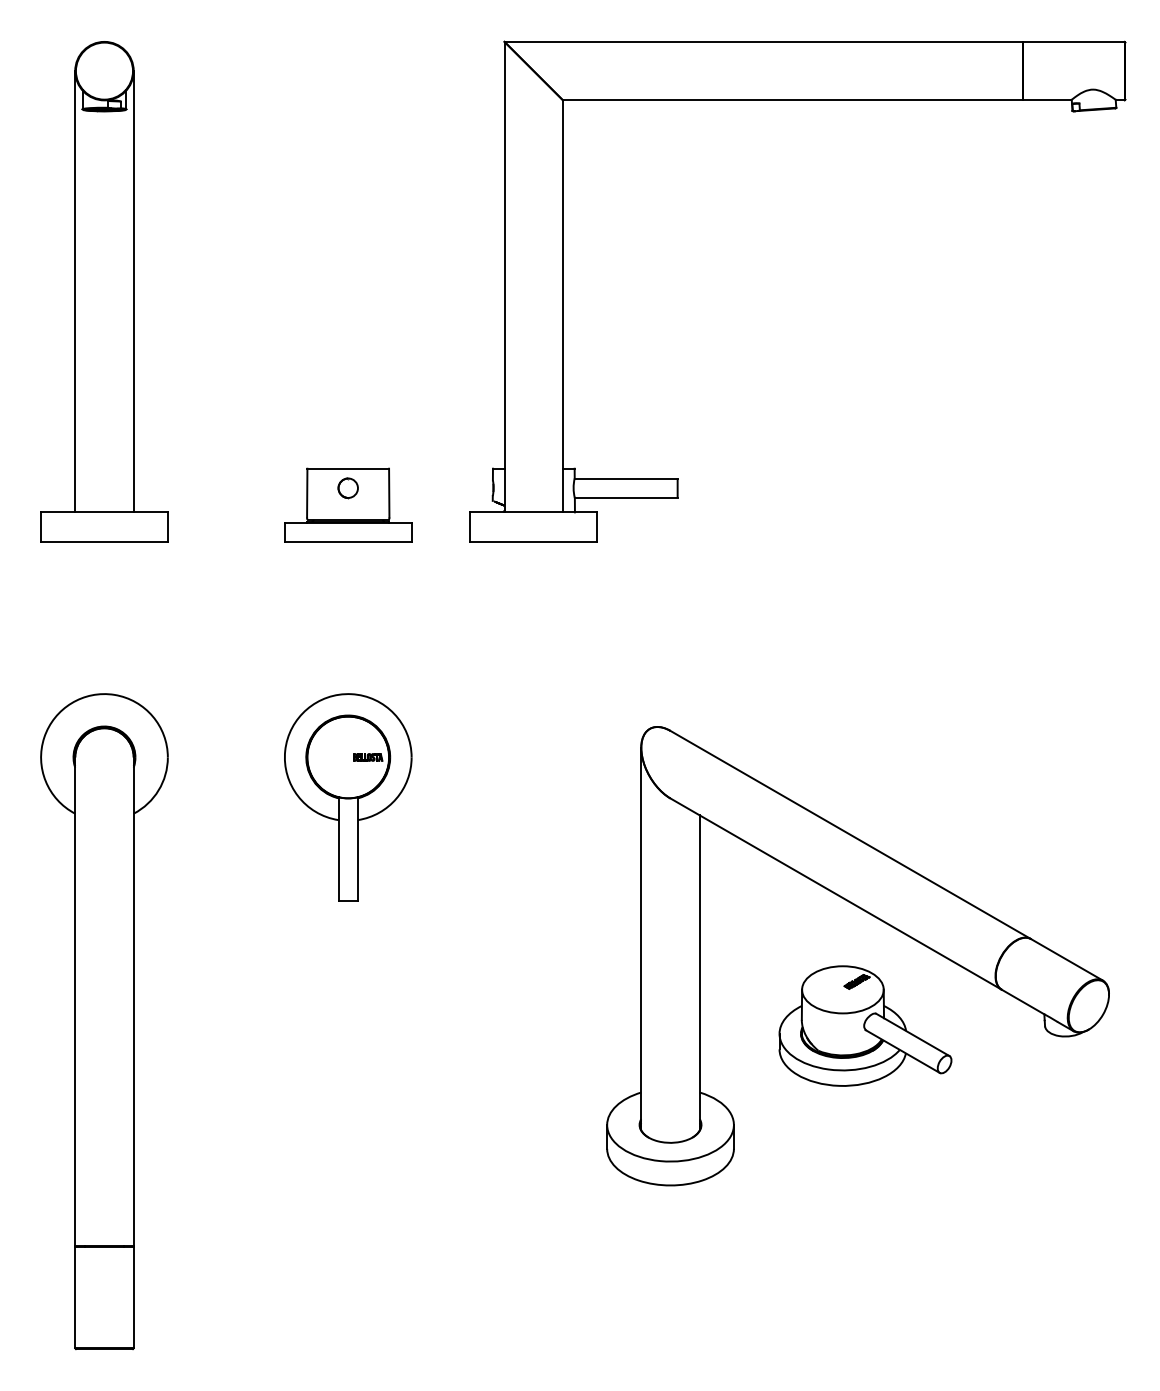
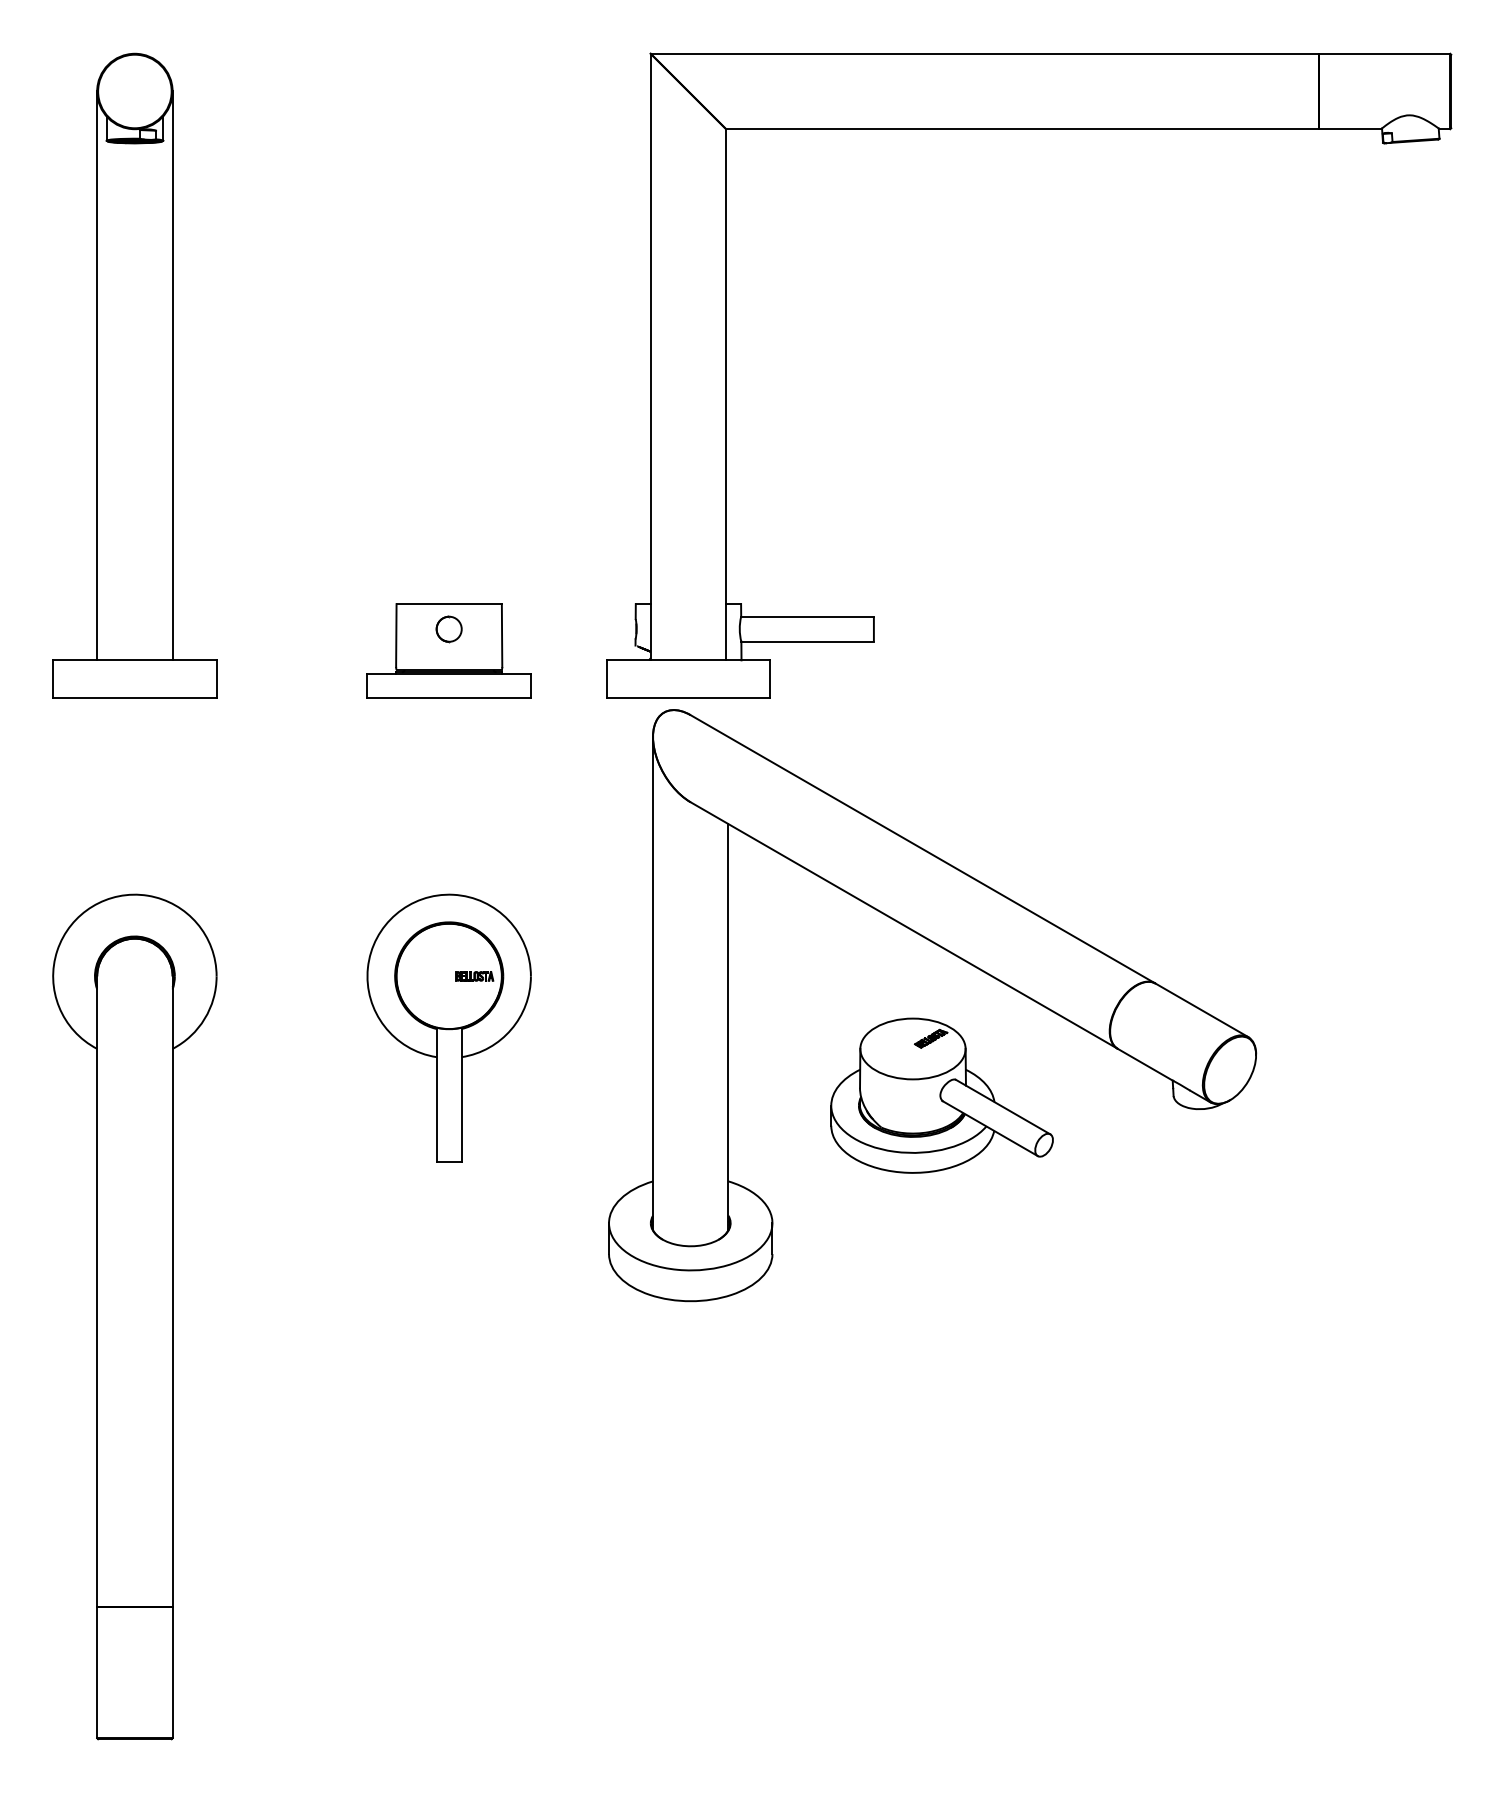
part: (854, 966) -> (927, 1018), moved

